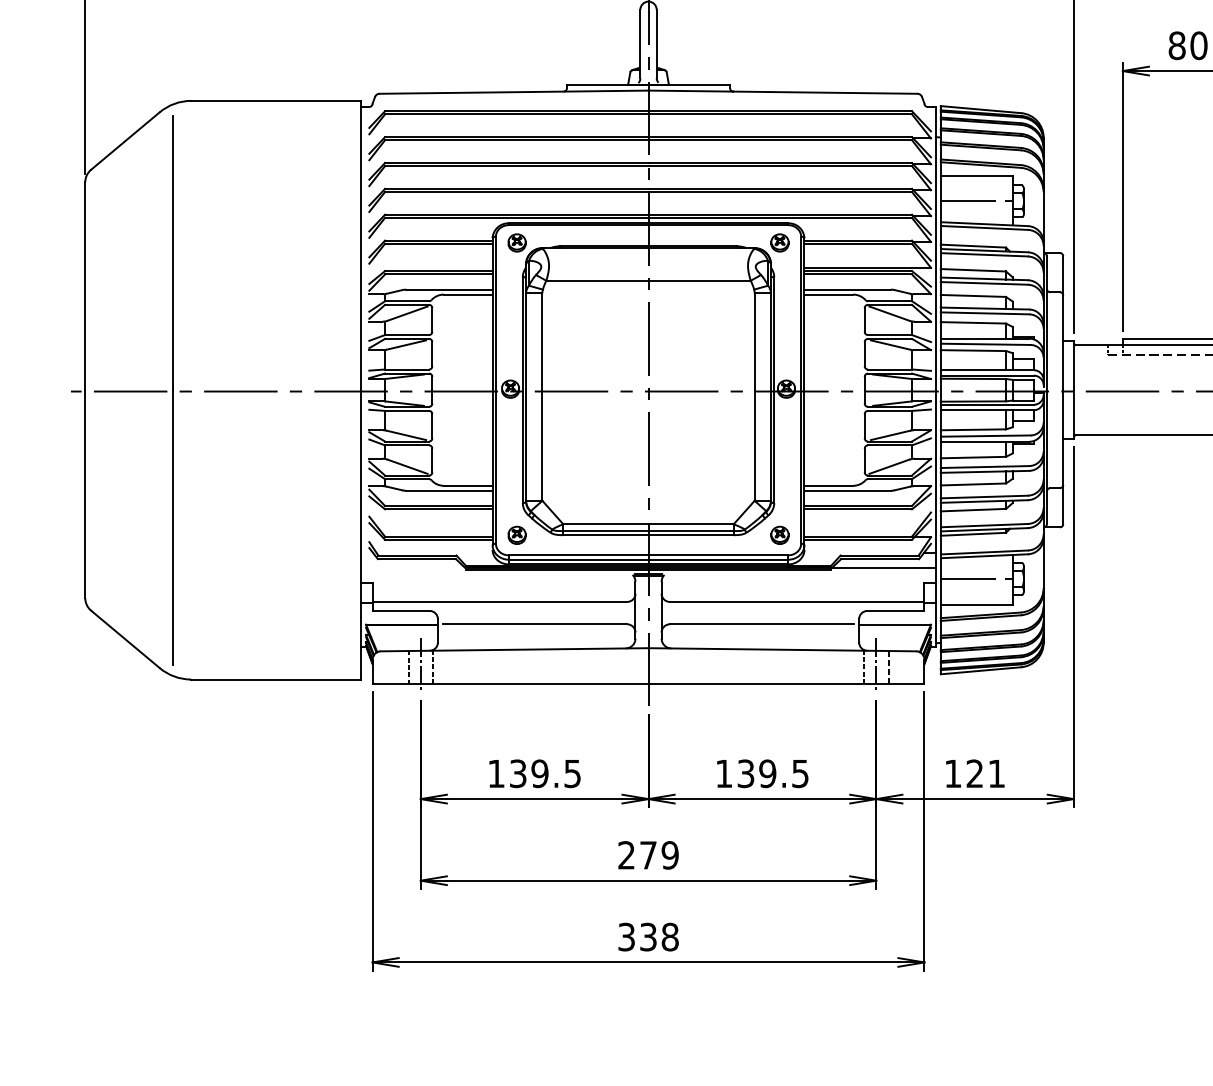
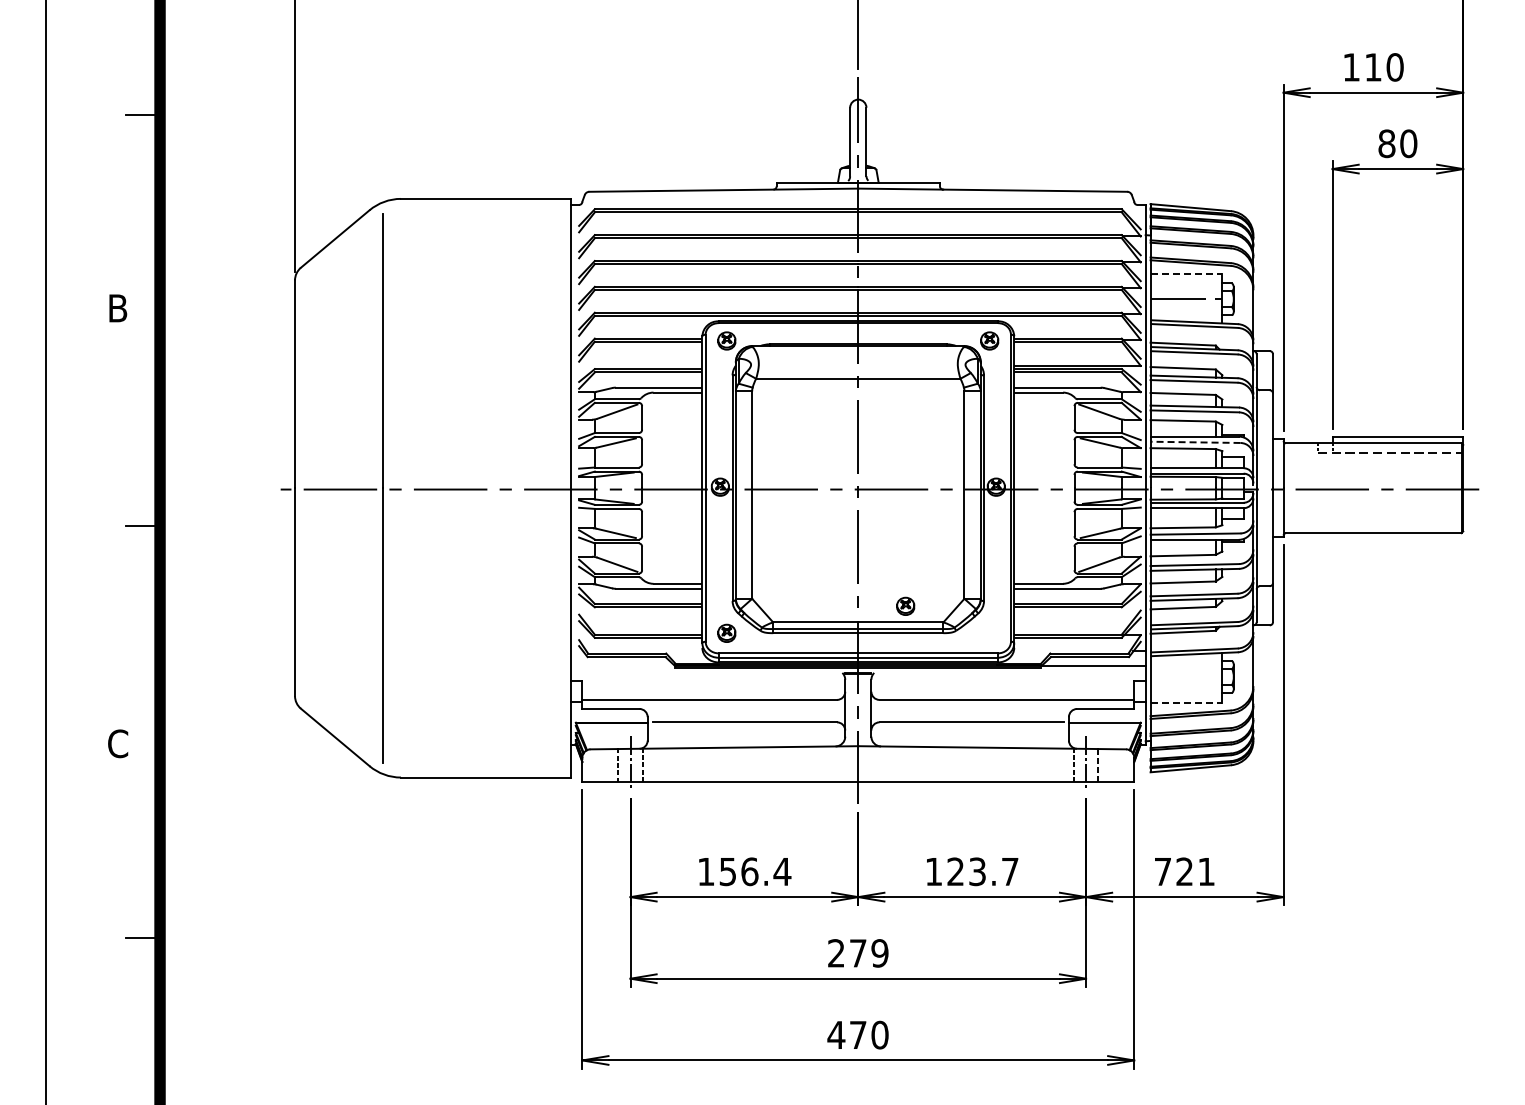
line: (976, 175) -> (1186, 273), solid -> dashed
line: (985, 344) -> (1195, 442), solid -> dashed
part: (779, 534) -> (905, 605), moved
line: (976, 579) -> (1186, 677), removed
line: (976, 604) -> (1186, 702), solid -> dashed
text: (545, 773) -> (755, 871), 139.5 -> 156.4
text: (772, 773) -> (982, 871), 139.5 -> 123.7
text: (952, 773) -> (1162, 871), 121 -> 721
text: (647, 936) -> (857, 1034), 338 -> 470

